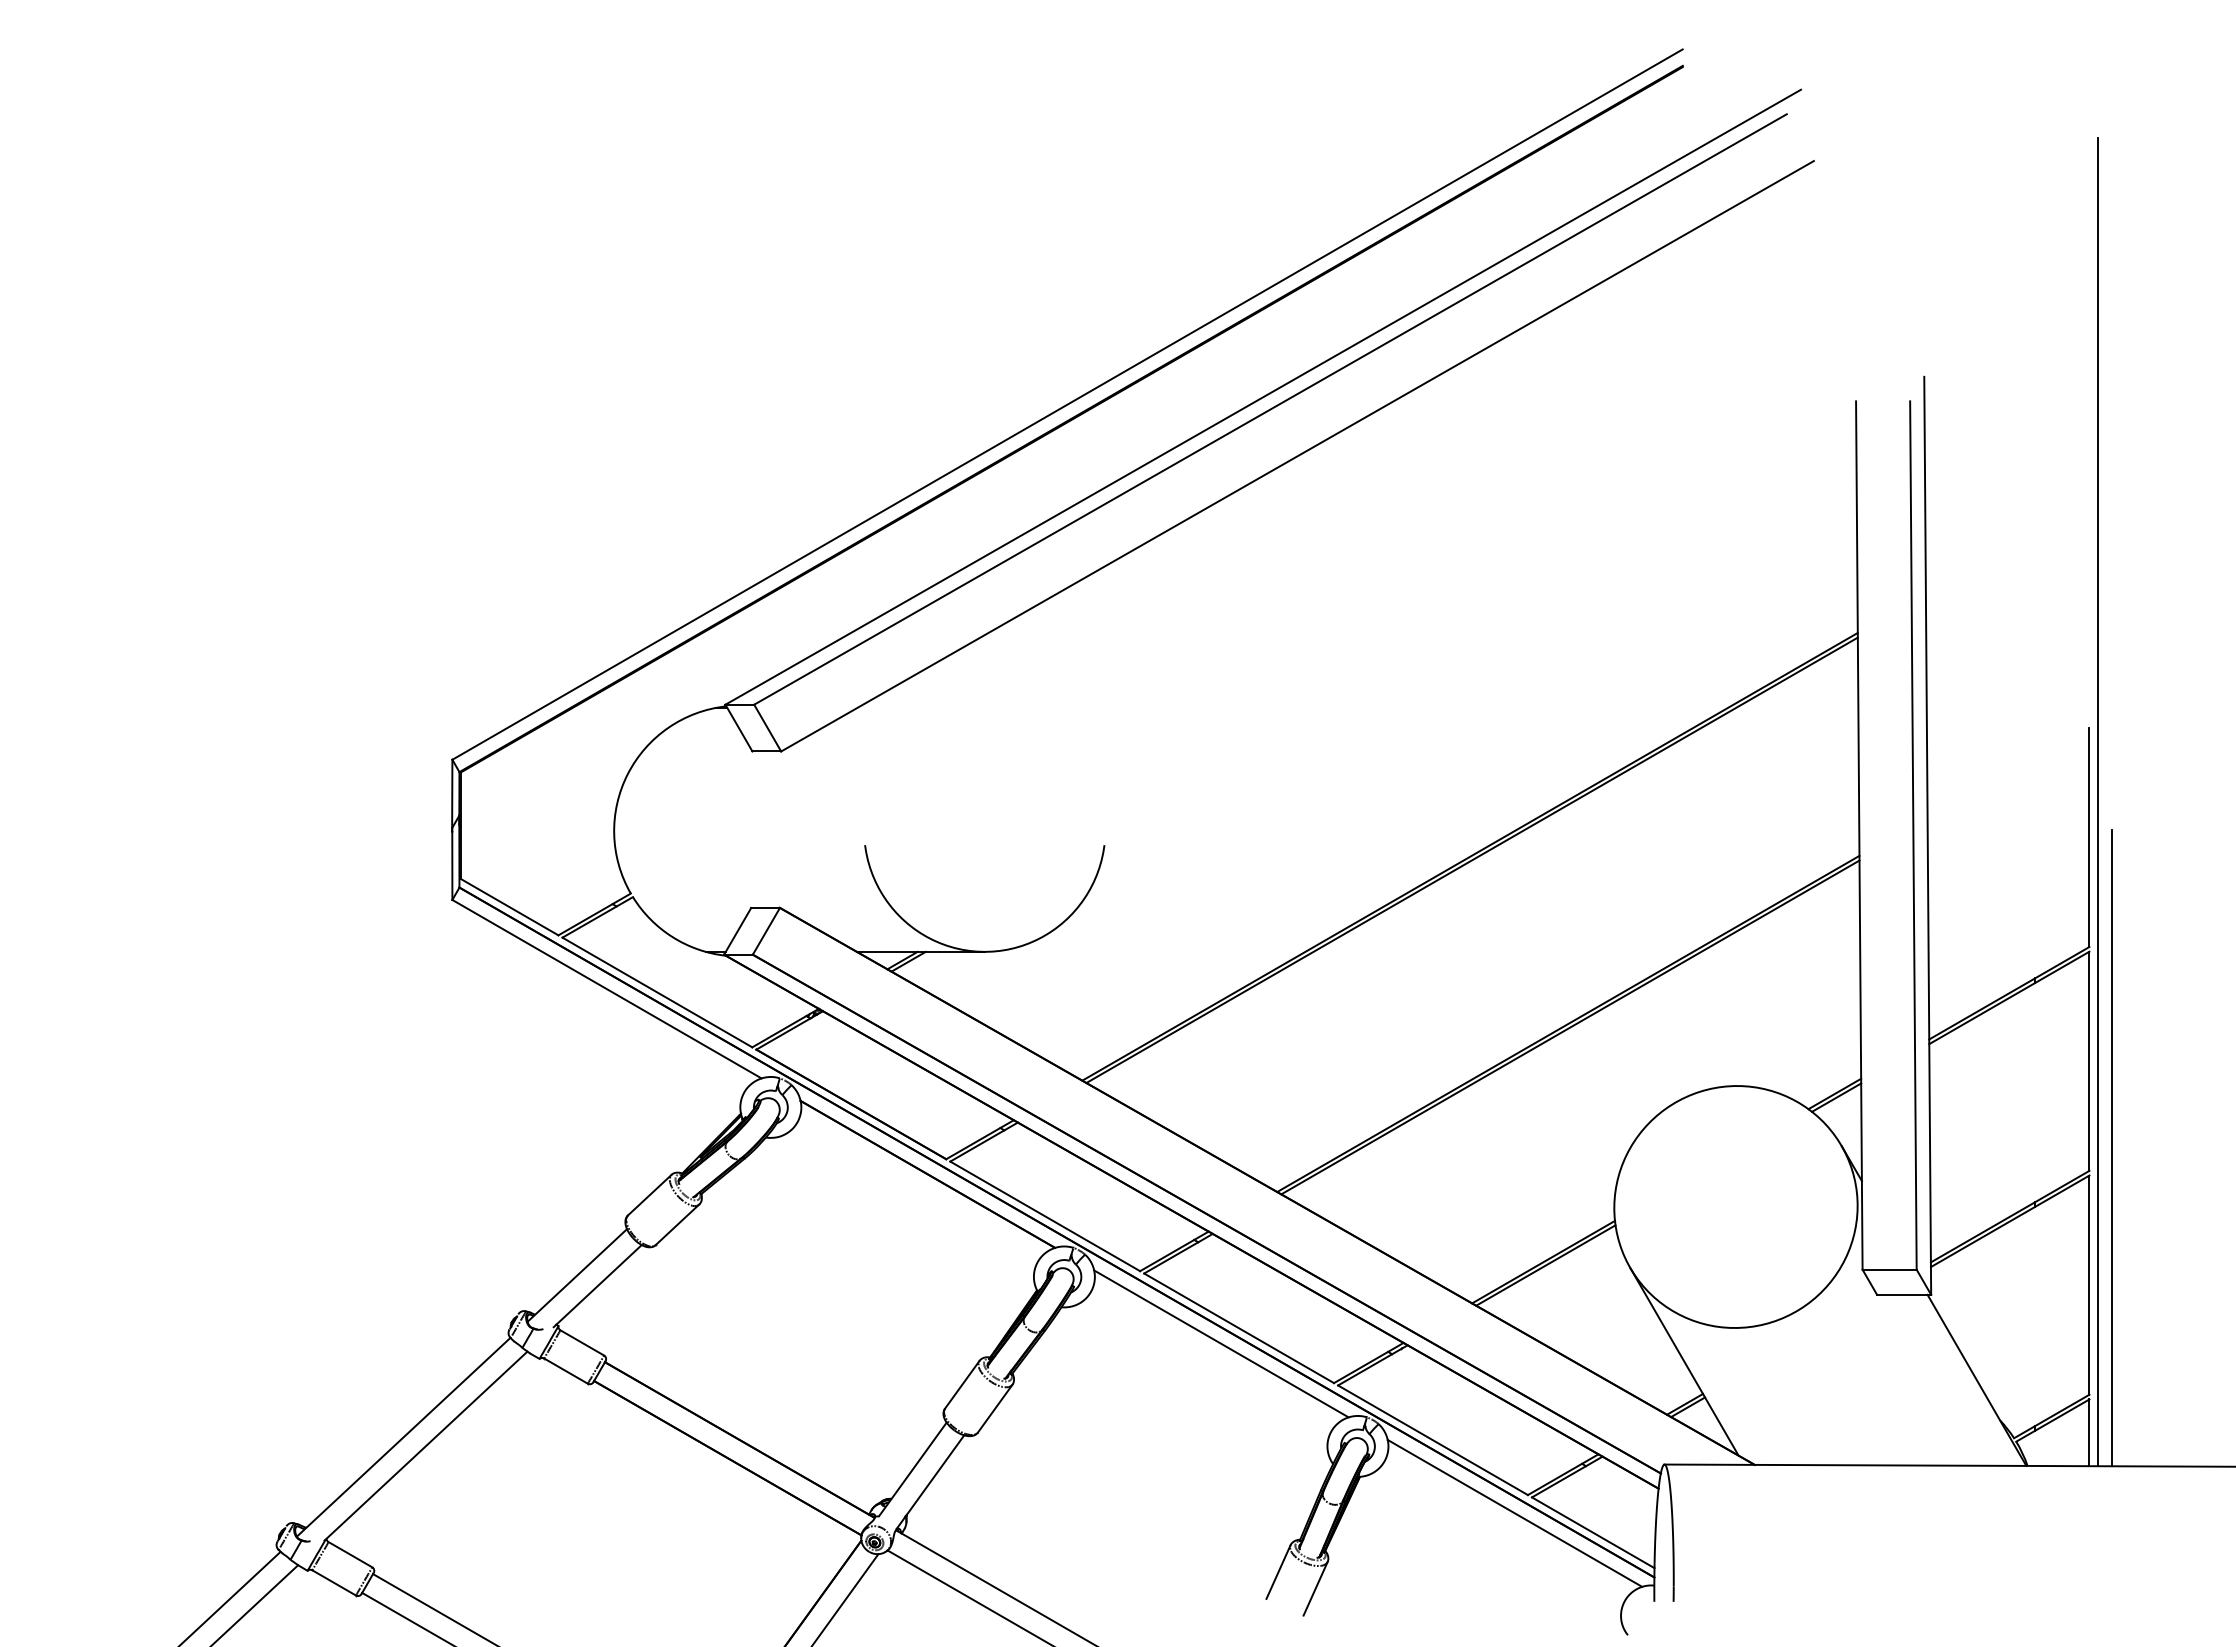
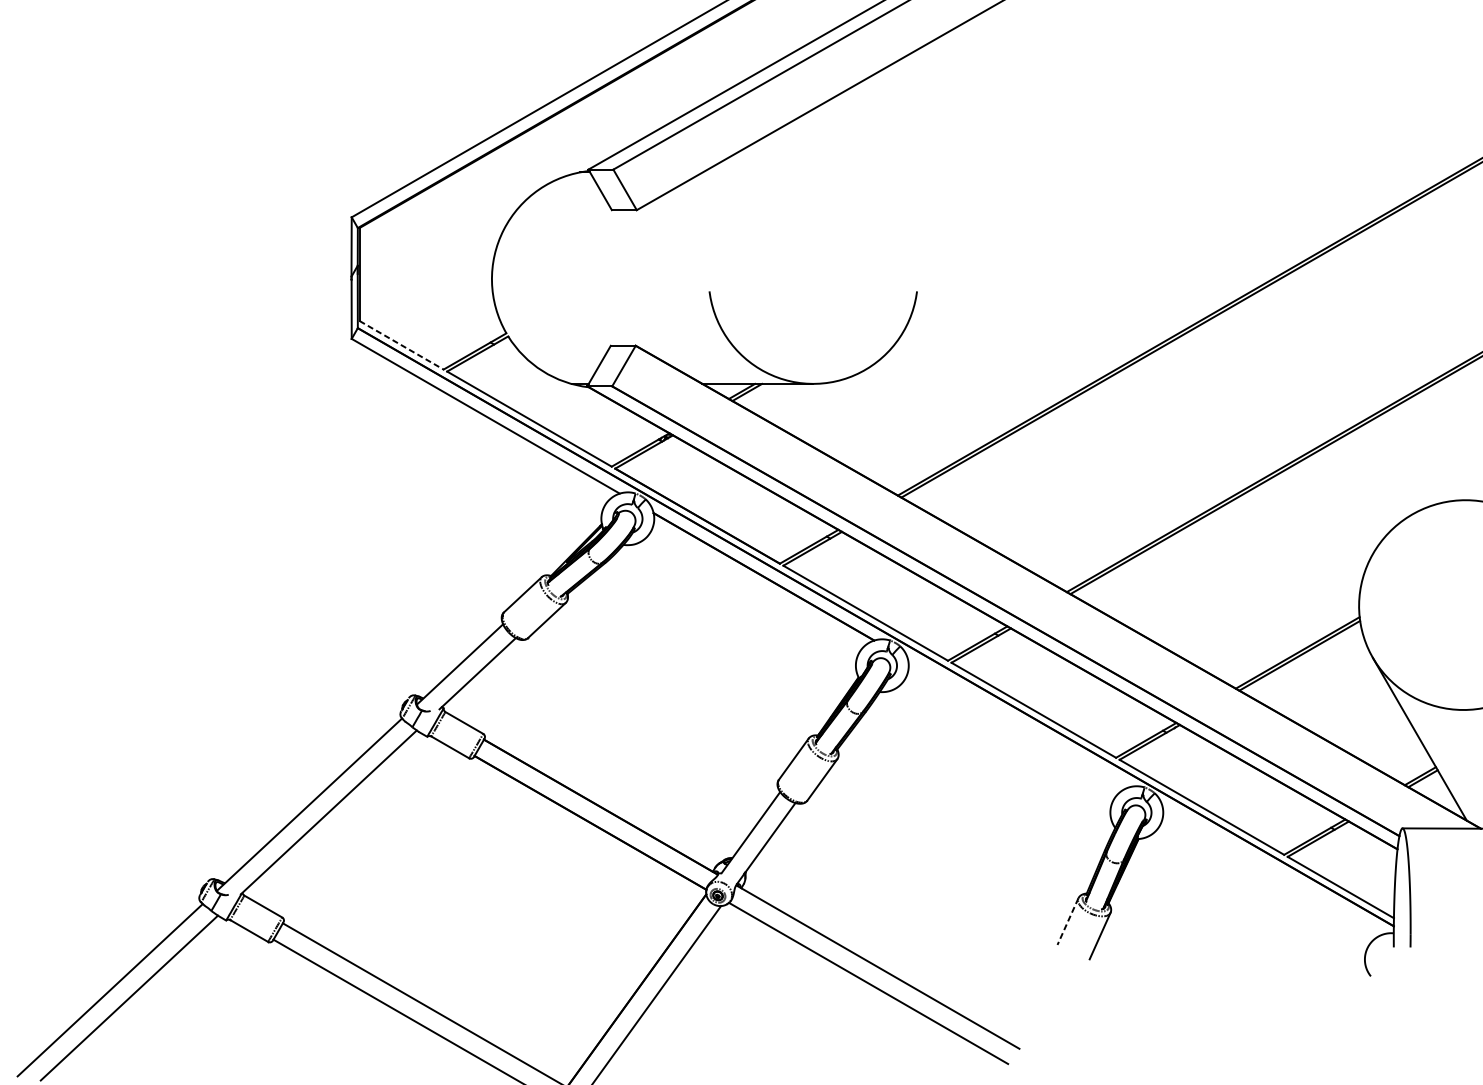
line: (509, 907) -> (401, 345), solid -> dashed
line: (1221, 1343) -> (1018, 723), removed
line: (1514, 1512) -> (1272, 869), removed
line: (1278, 1572) -> (1067, 921), solid -> dashed

